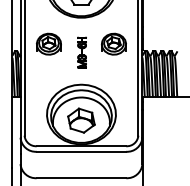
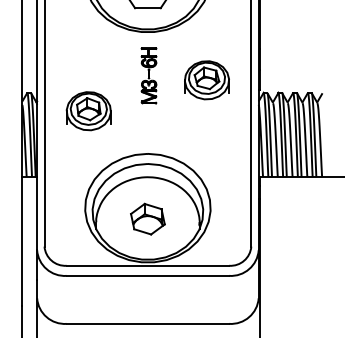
part: (48, 43) -> (87, 109), moved
part: (81, 52) -> (147, 75), moved
part: (81, 120) -> (147, 218), size x0.7

